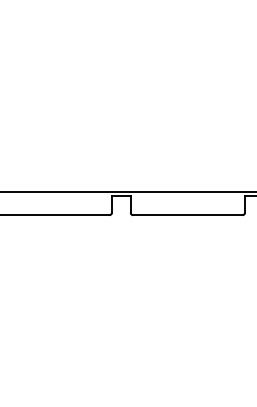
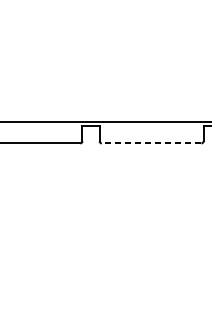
line: (187, 215) -> (151, 143), solid -> dashed

